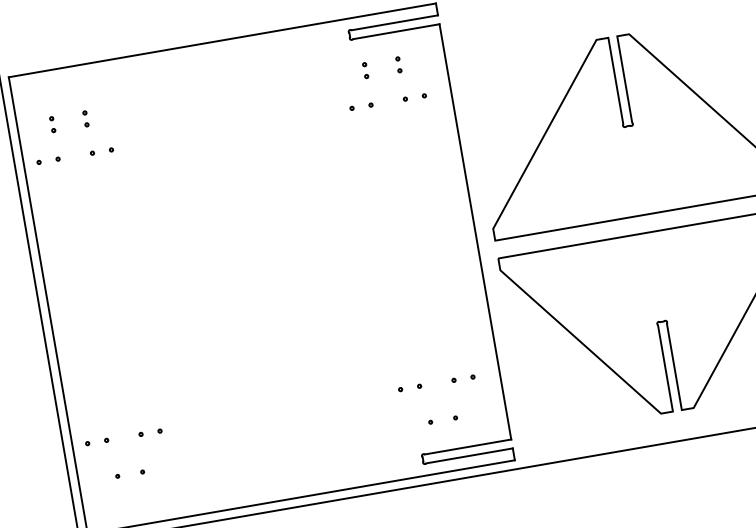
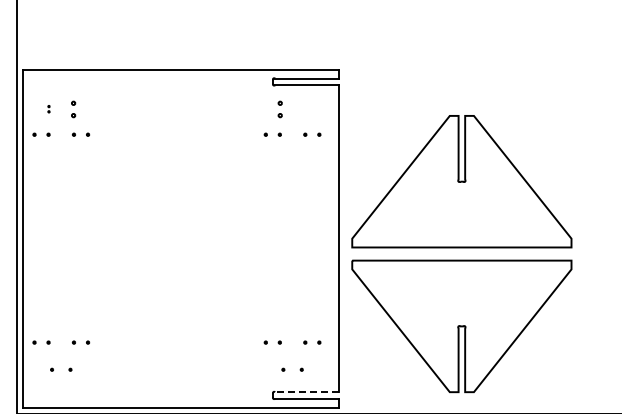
part: (398, 63) -> (304, 108), removed
part: (365, 69) -> (280, 108), size x1.4
part: (85, 117) -> (73, 108), size x1.4
part: (51, 123) -> (48, 108), size x0.6
line: (468, 447) -> (307, 392), solid -> dashed

